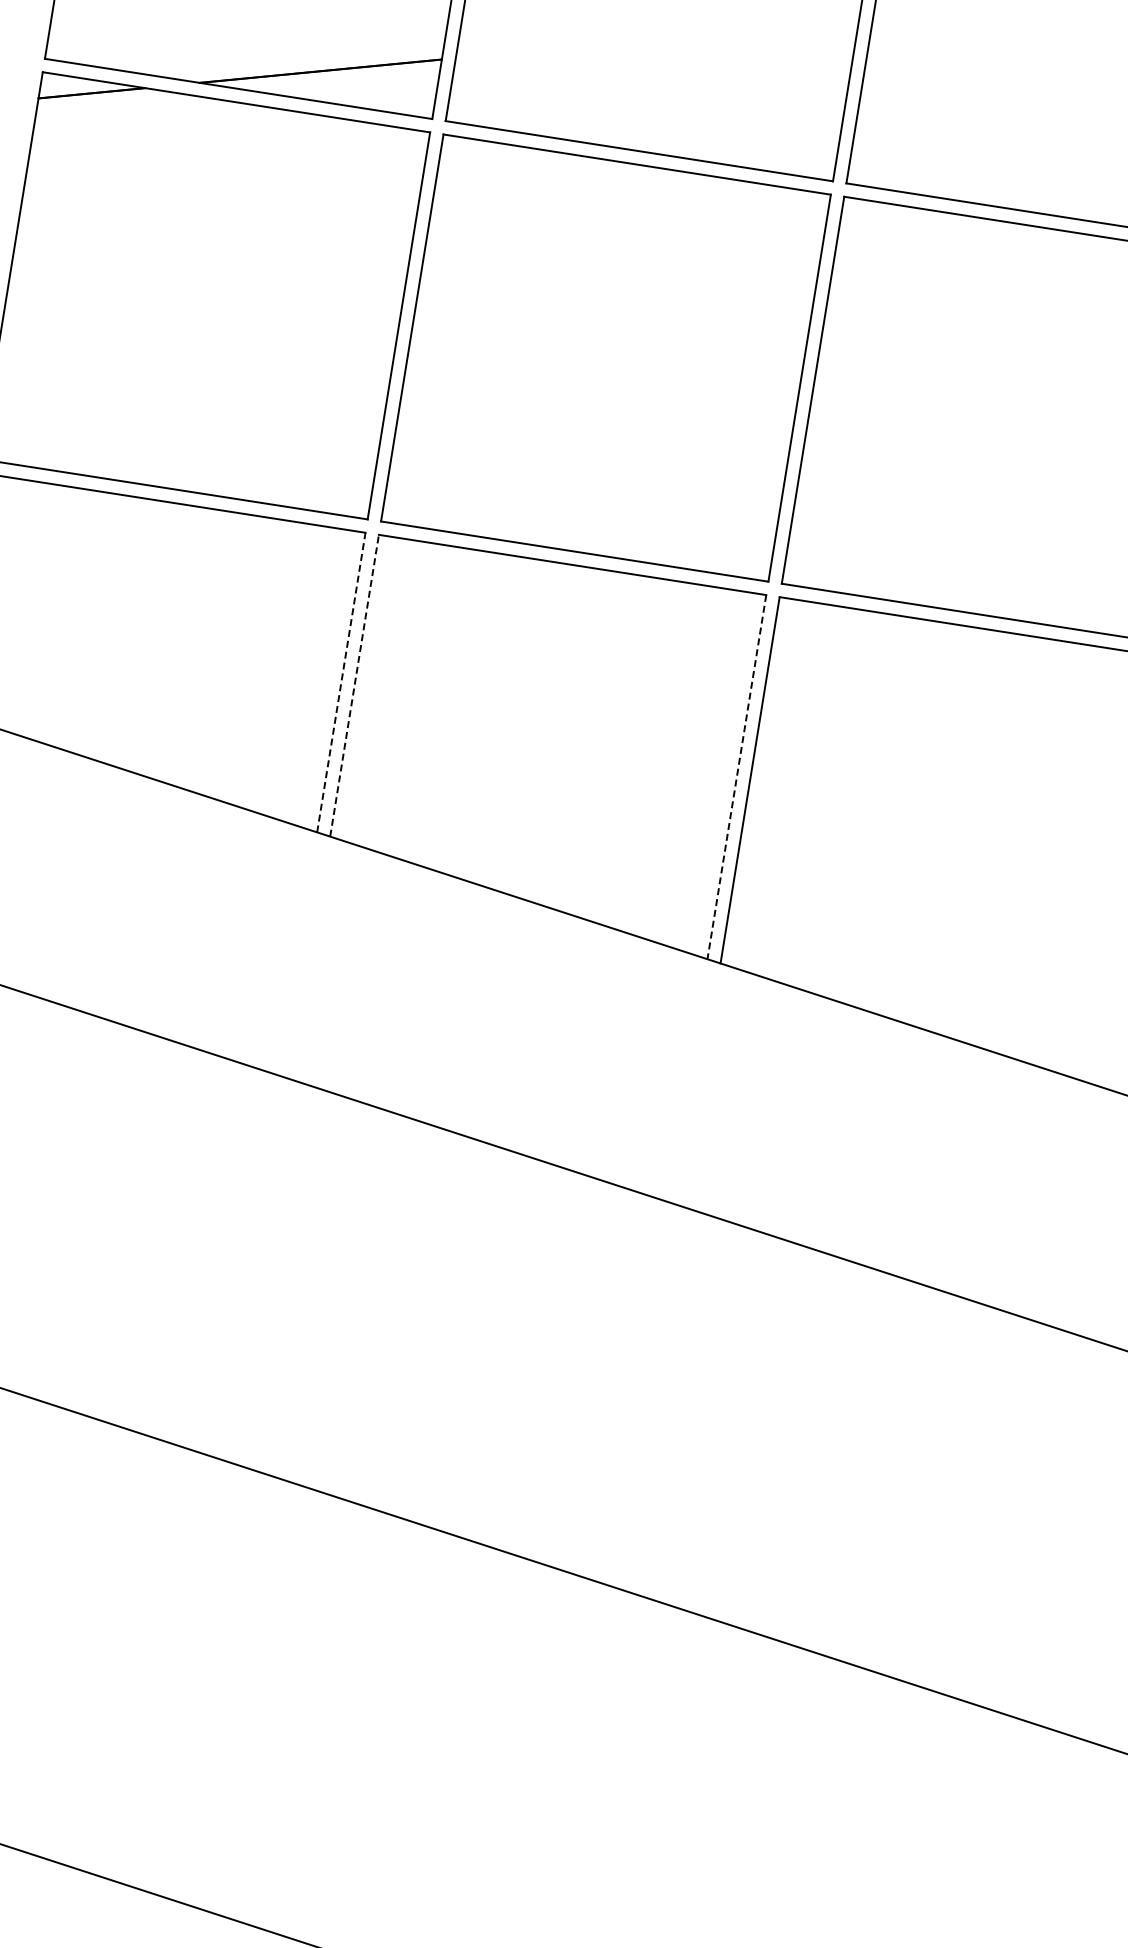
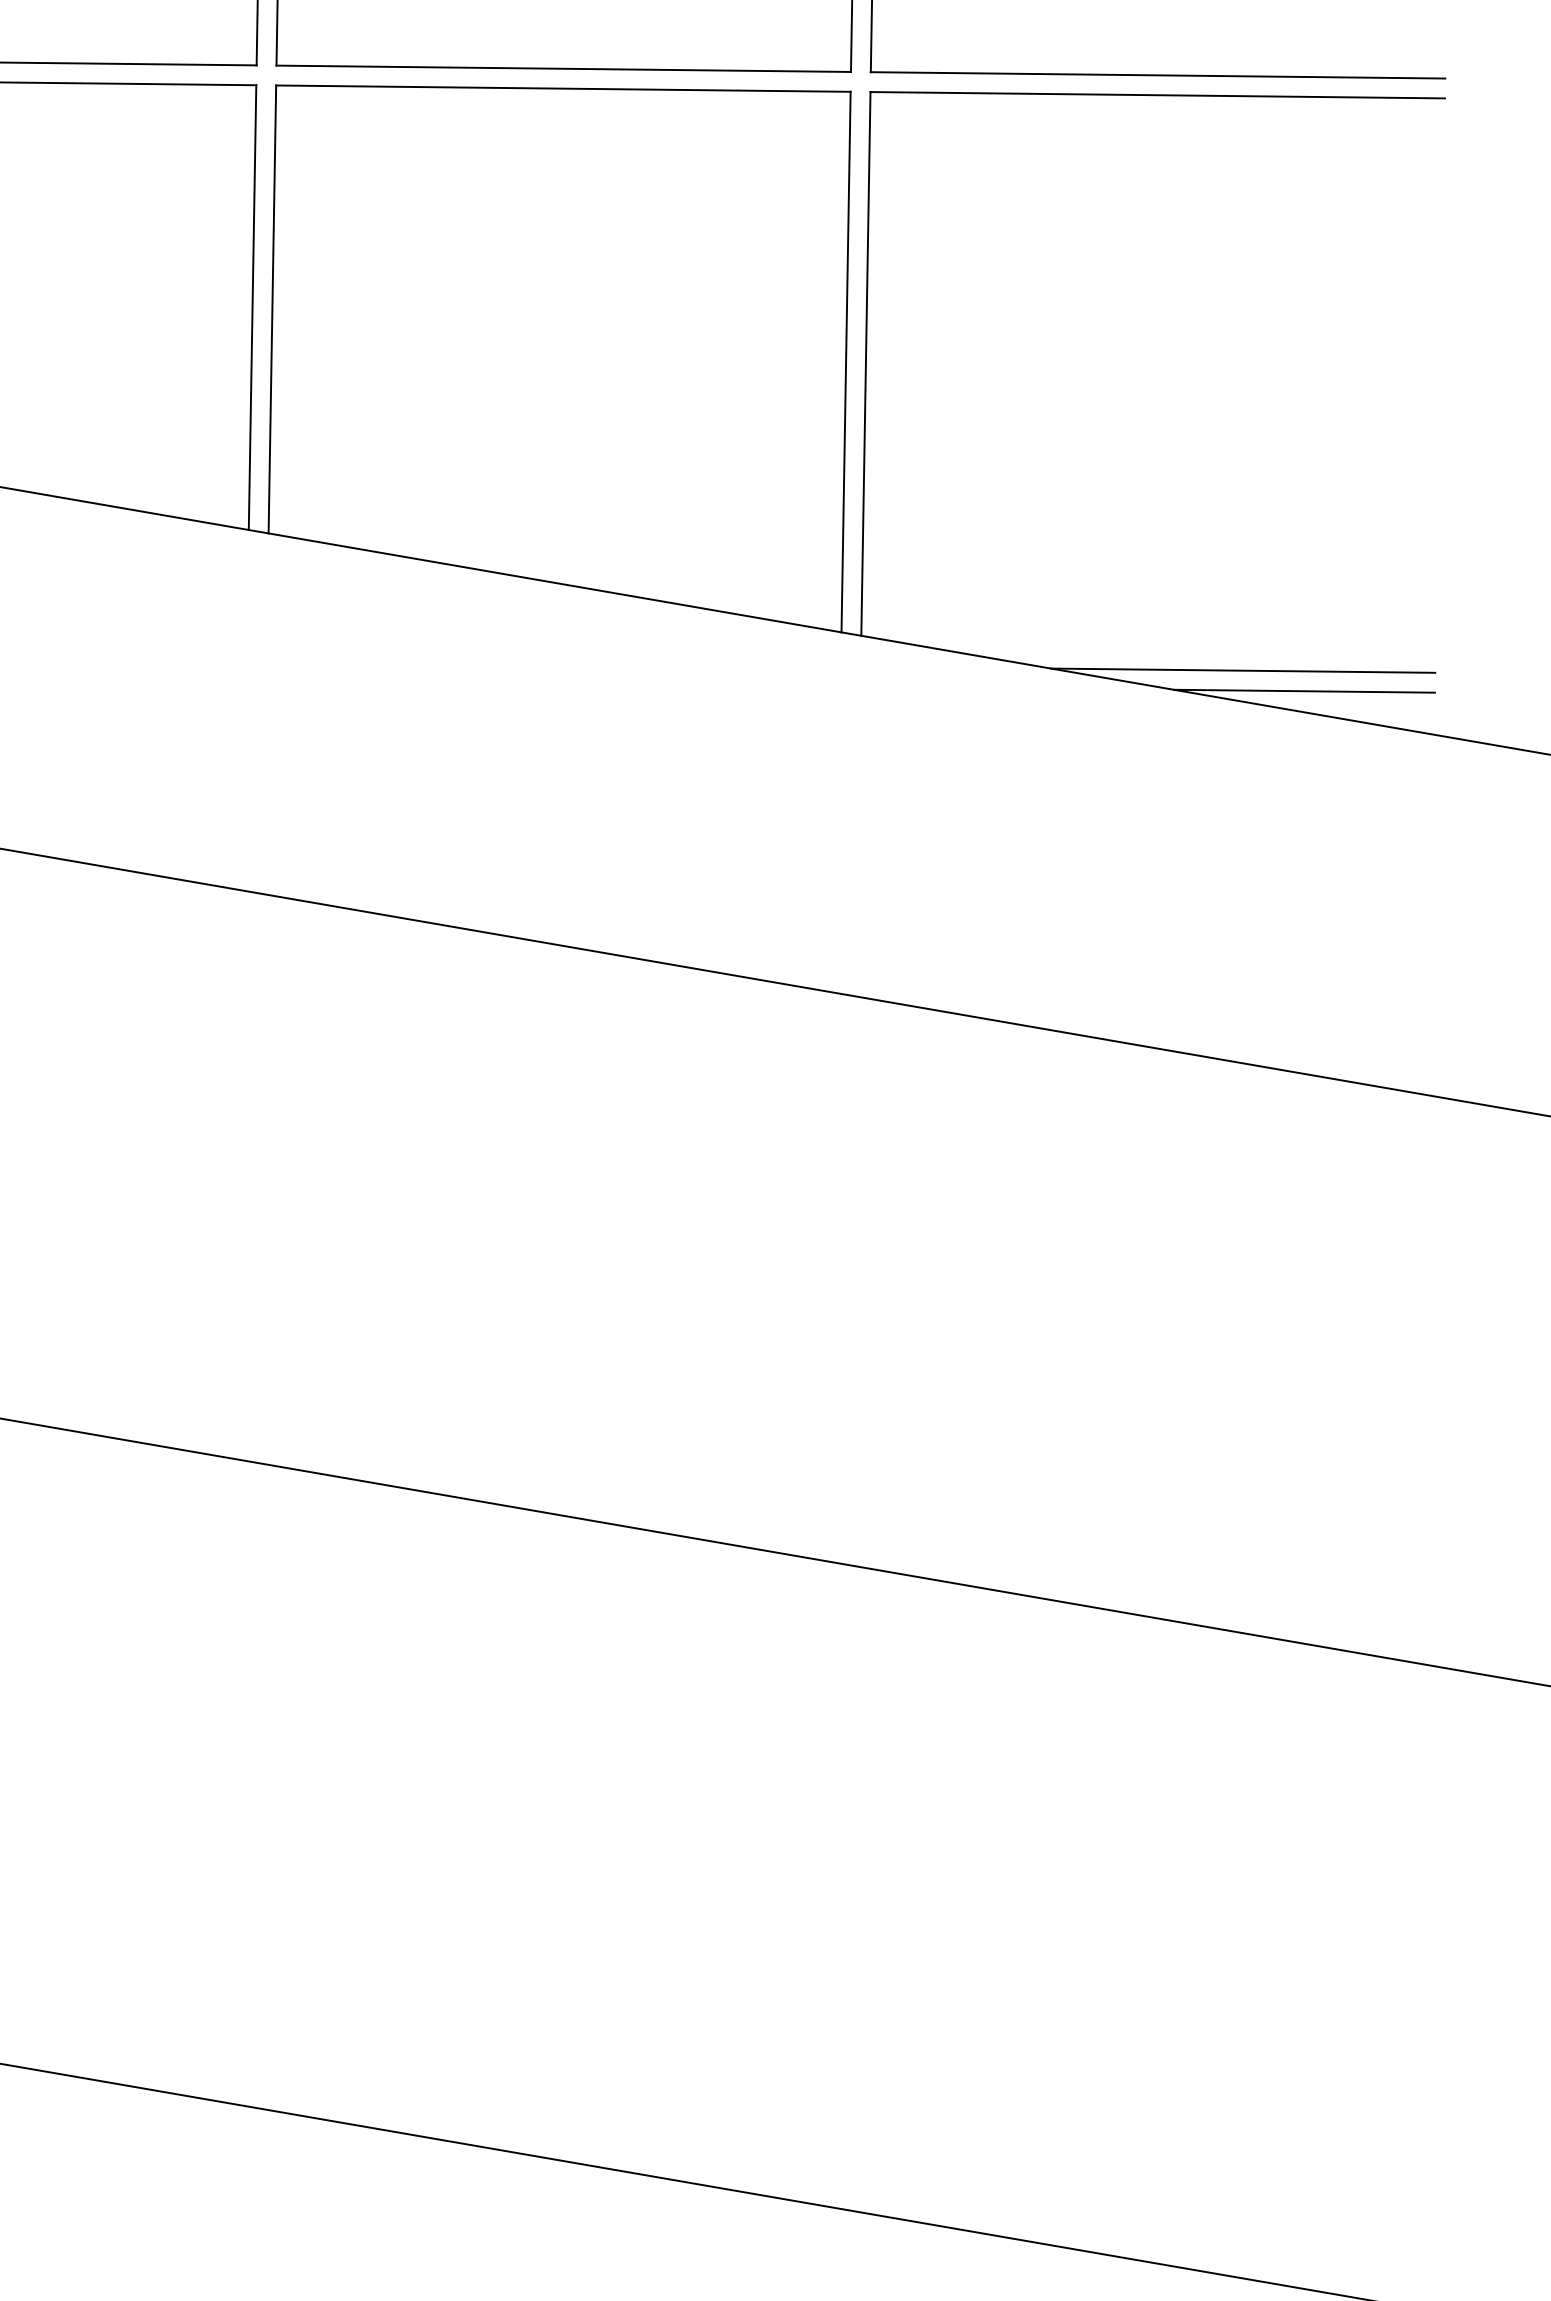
line: (341, 682) -> (252, 307), dashed -> solid
line: (354, 685) -> (272, 309), dashed -> solid
line: (736, 777) -> (845, 362), dashed -> solid
line: (974, 1024) -> (1242, 671), added
line: (1014, 1043) -> (1304, 690), added

